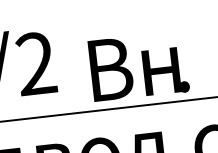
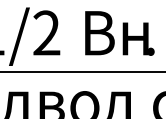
text: (138, 66) -> (119, 33), moved

